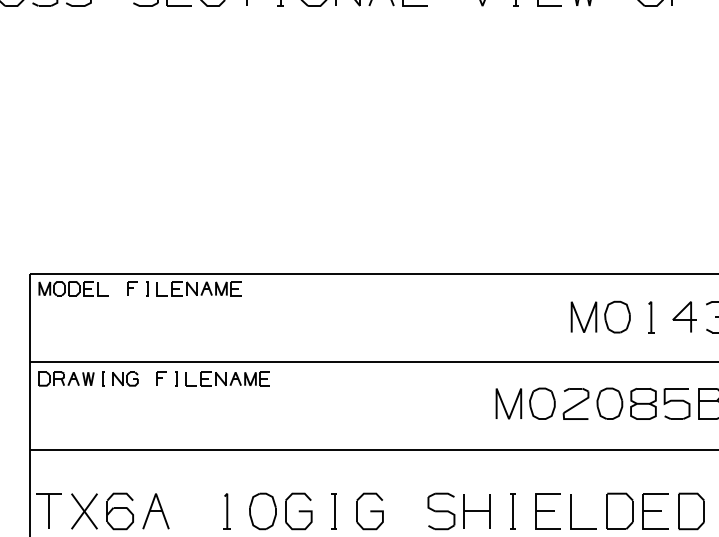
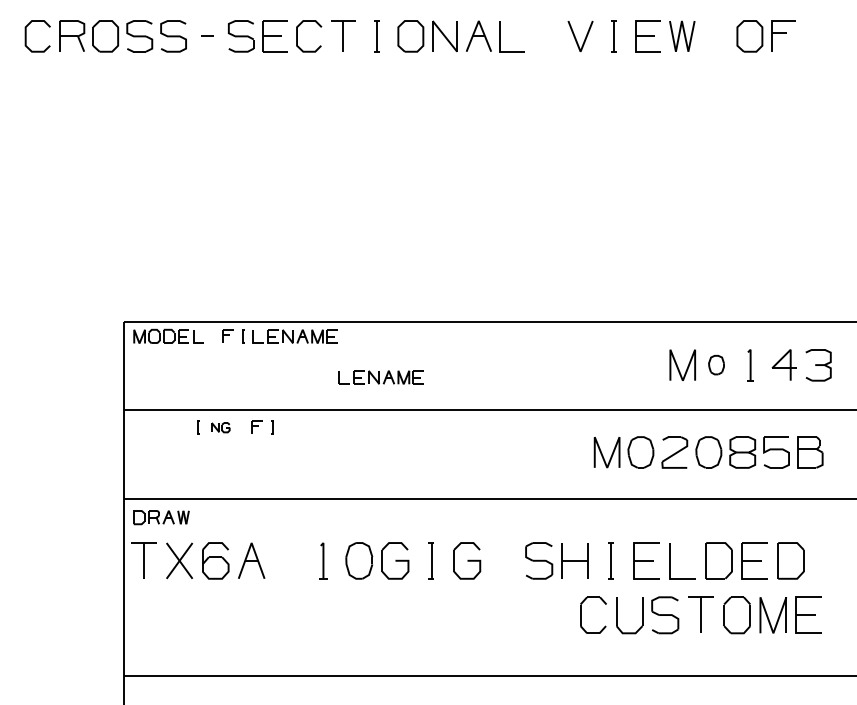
part: (617, 316) -> (716, 364), size x0.6
part: (66, 379) -> (161, 517), moved
part: (125, 379) -> (220, 427), size x0.7
part: (227, 379) -> (380, 377), moved

